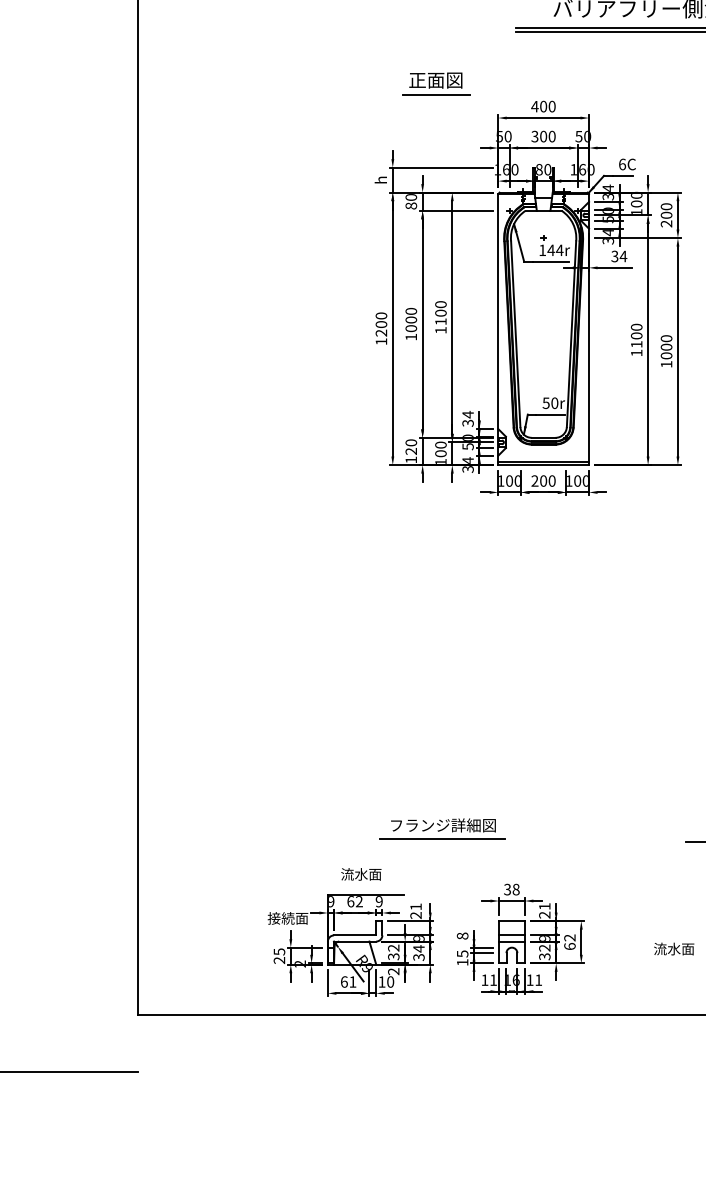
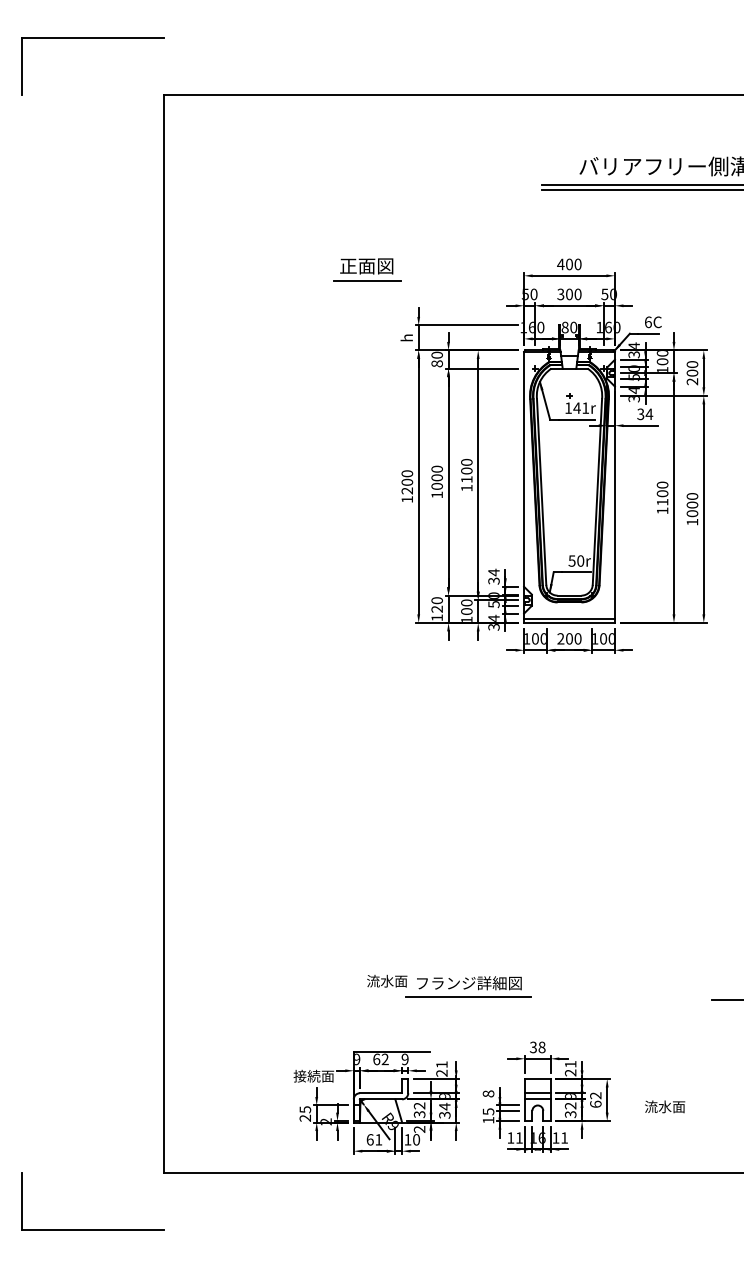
part: (436, 83) -> (367, 269), moved
text: (559, 249) -> (585, 407), 144r -> 141r
text: (361, 873) -> (387, 980), moved
text: (674, 948) -> (665, 1106), moved

